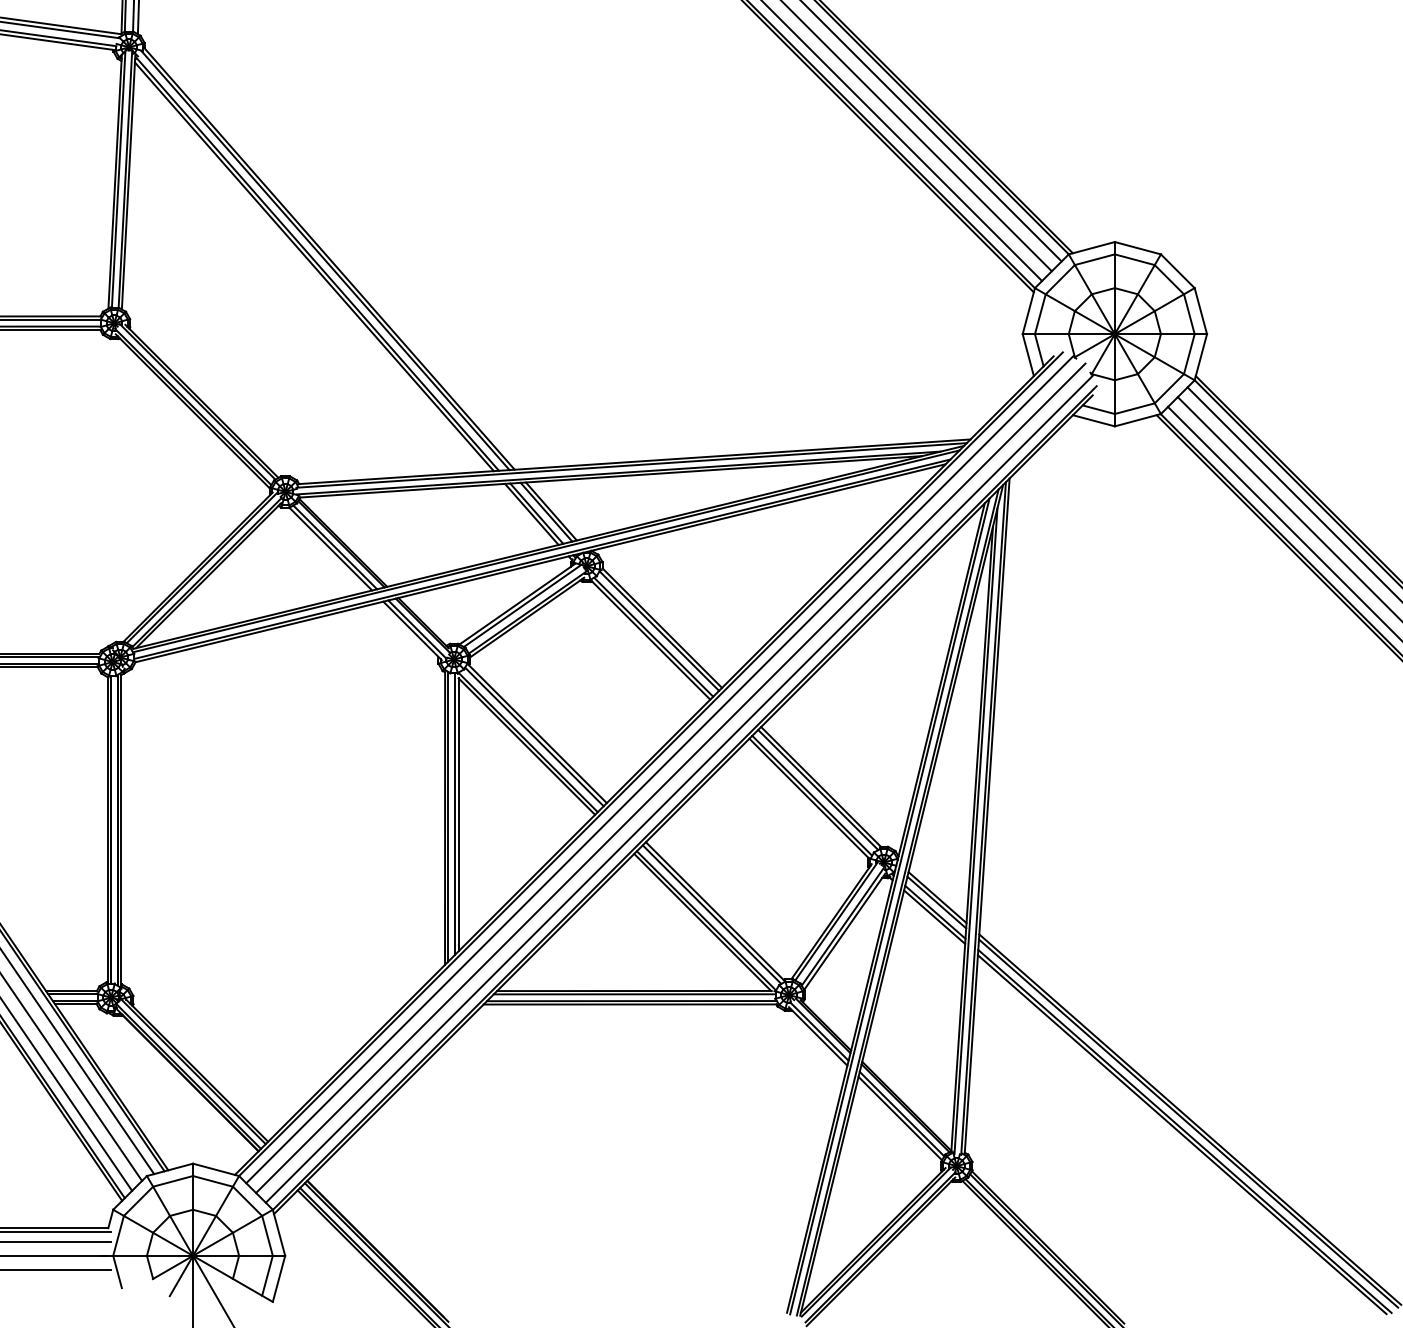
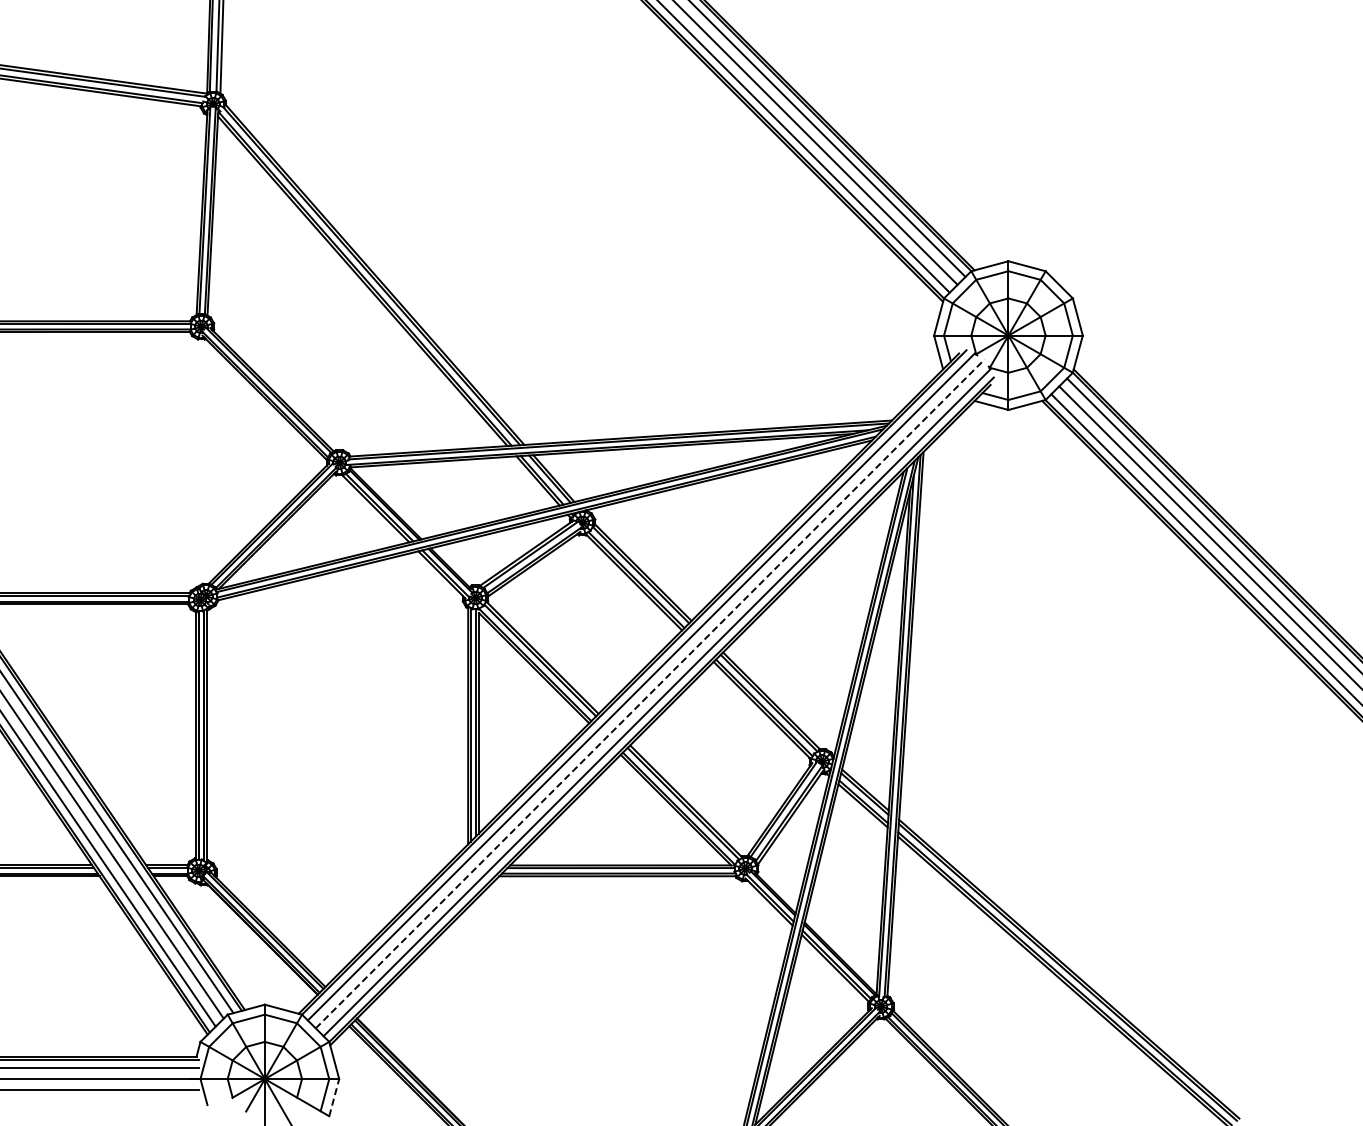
line: (671, 777) -> (650, 693), solid -> dashed
line: (279, 1278) -> (334, 1097), solid -> dashed

